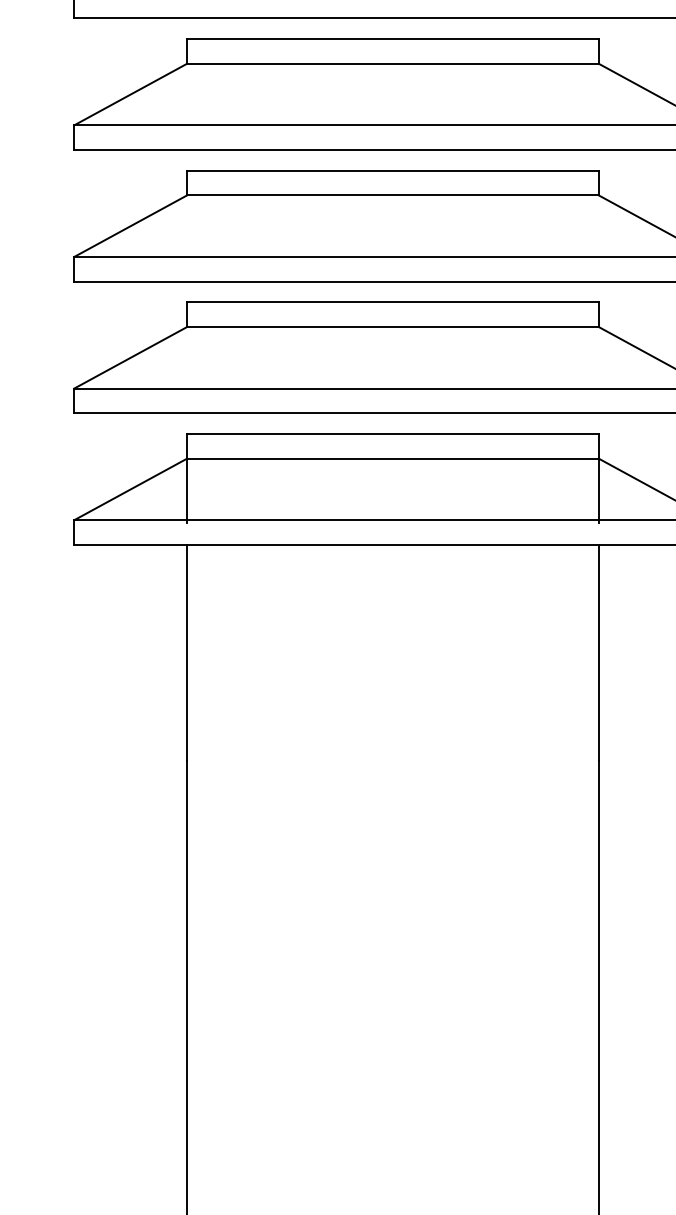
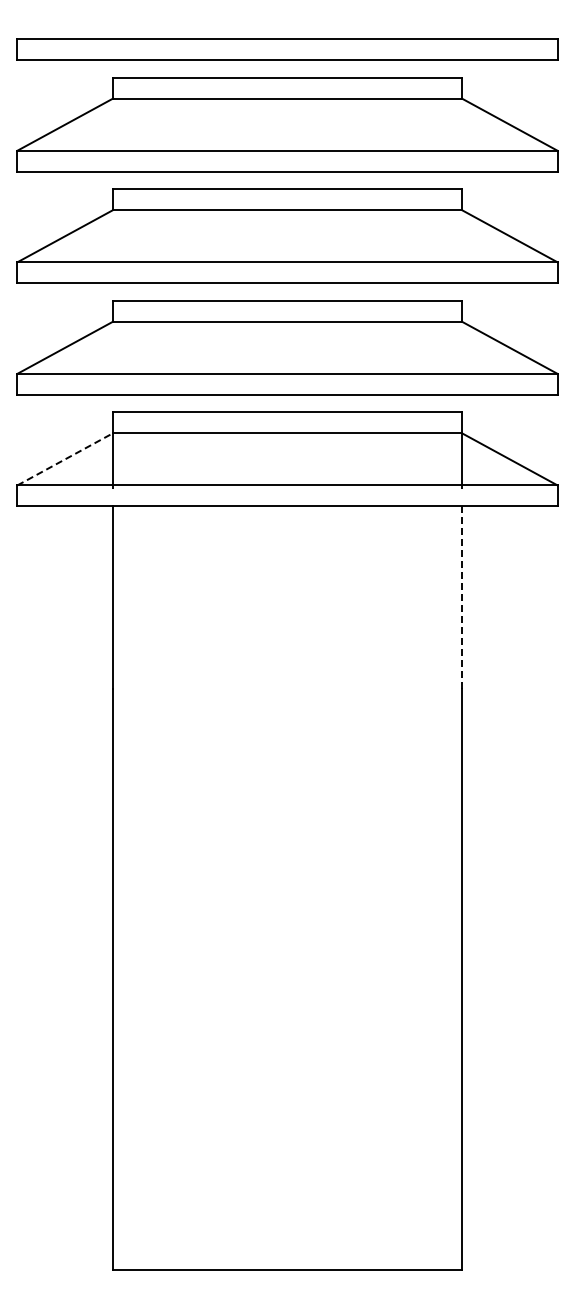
line: (130, 489) -> (65, 459), solid -> dashed
line: (598, 653) -> (461, 598), solid -> dashed

